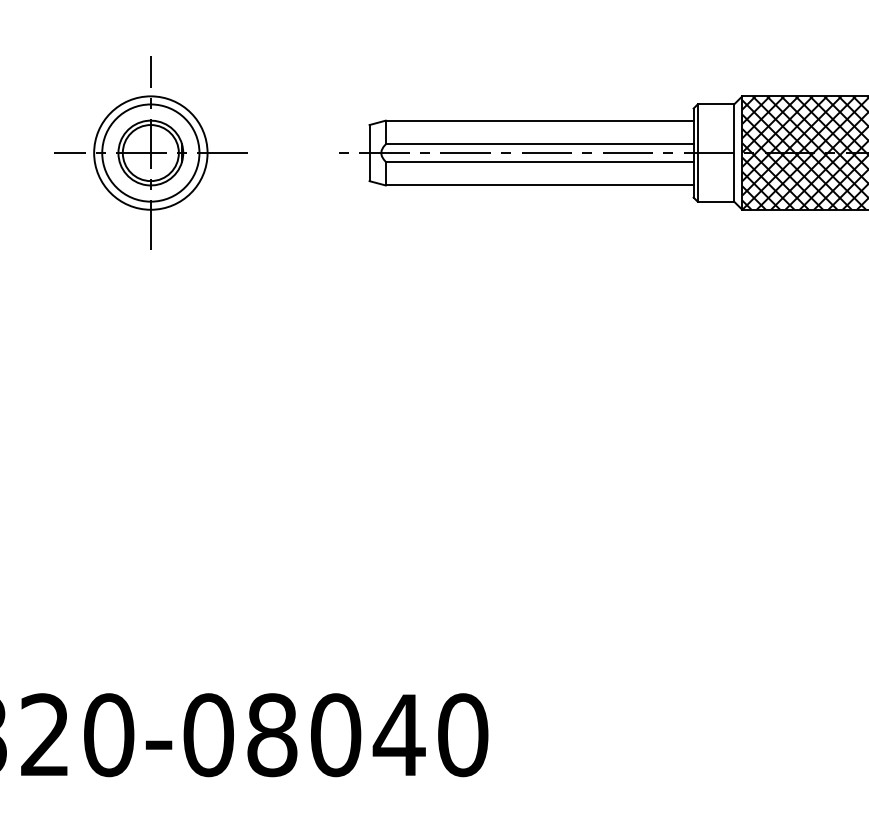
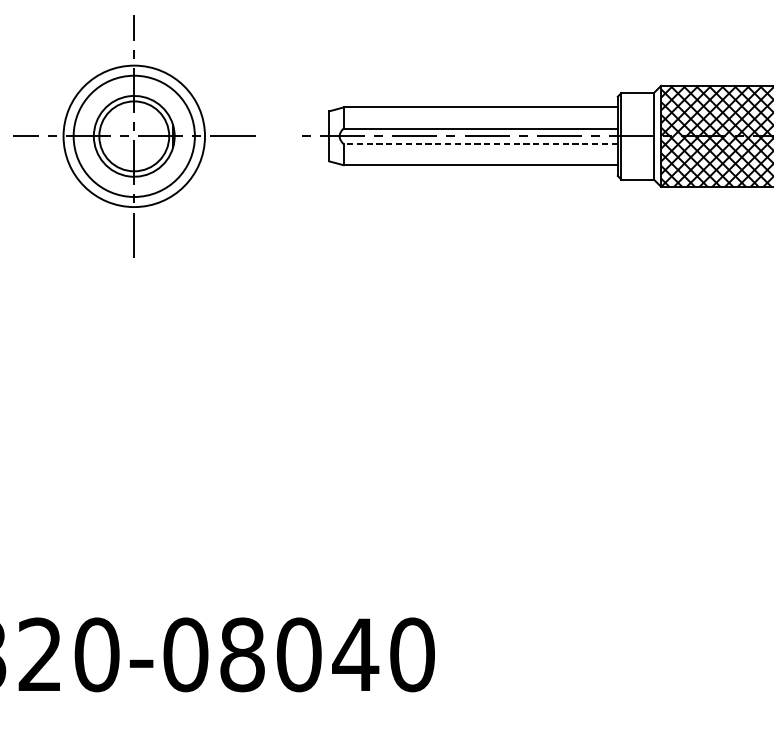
part: (150, 152) -> (134, 135), size x1.4
line: (539, 161) -> (480, 143), solid -> dashed

